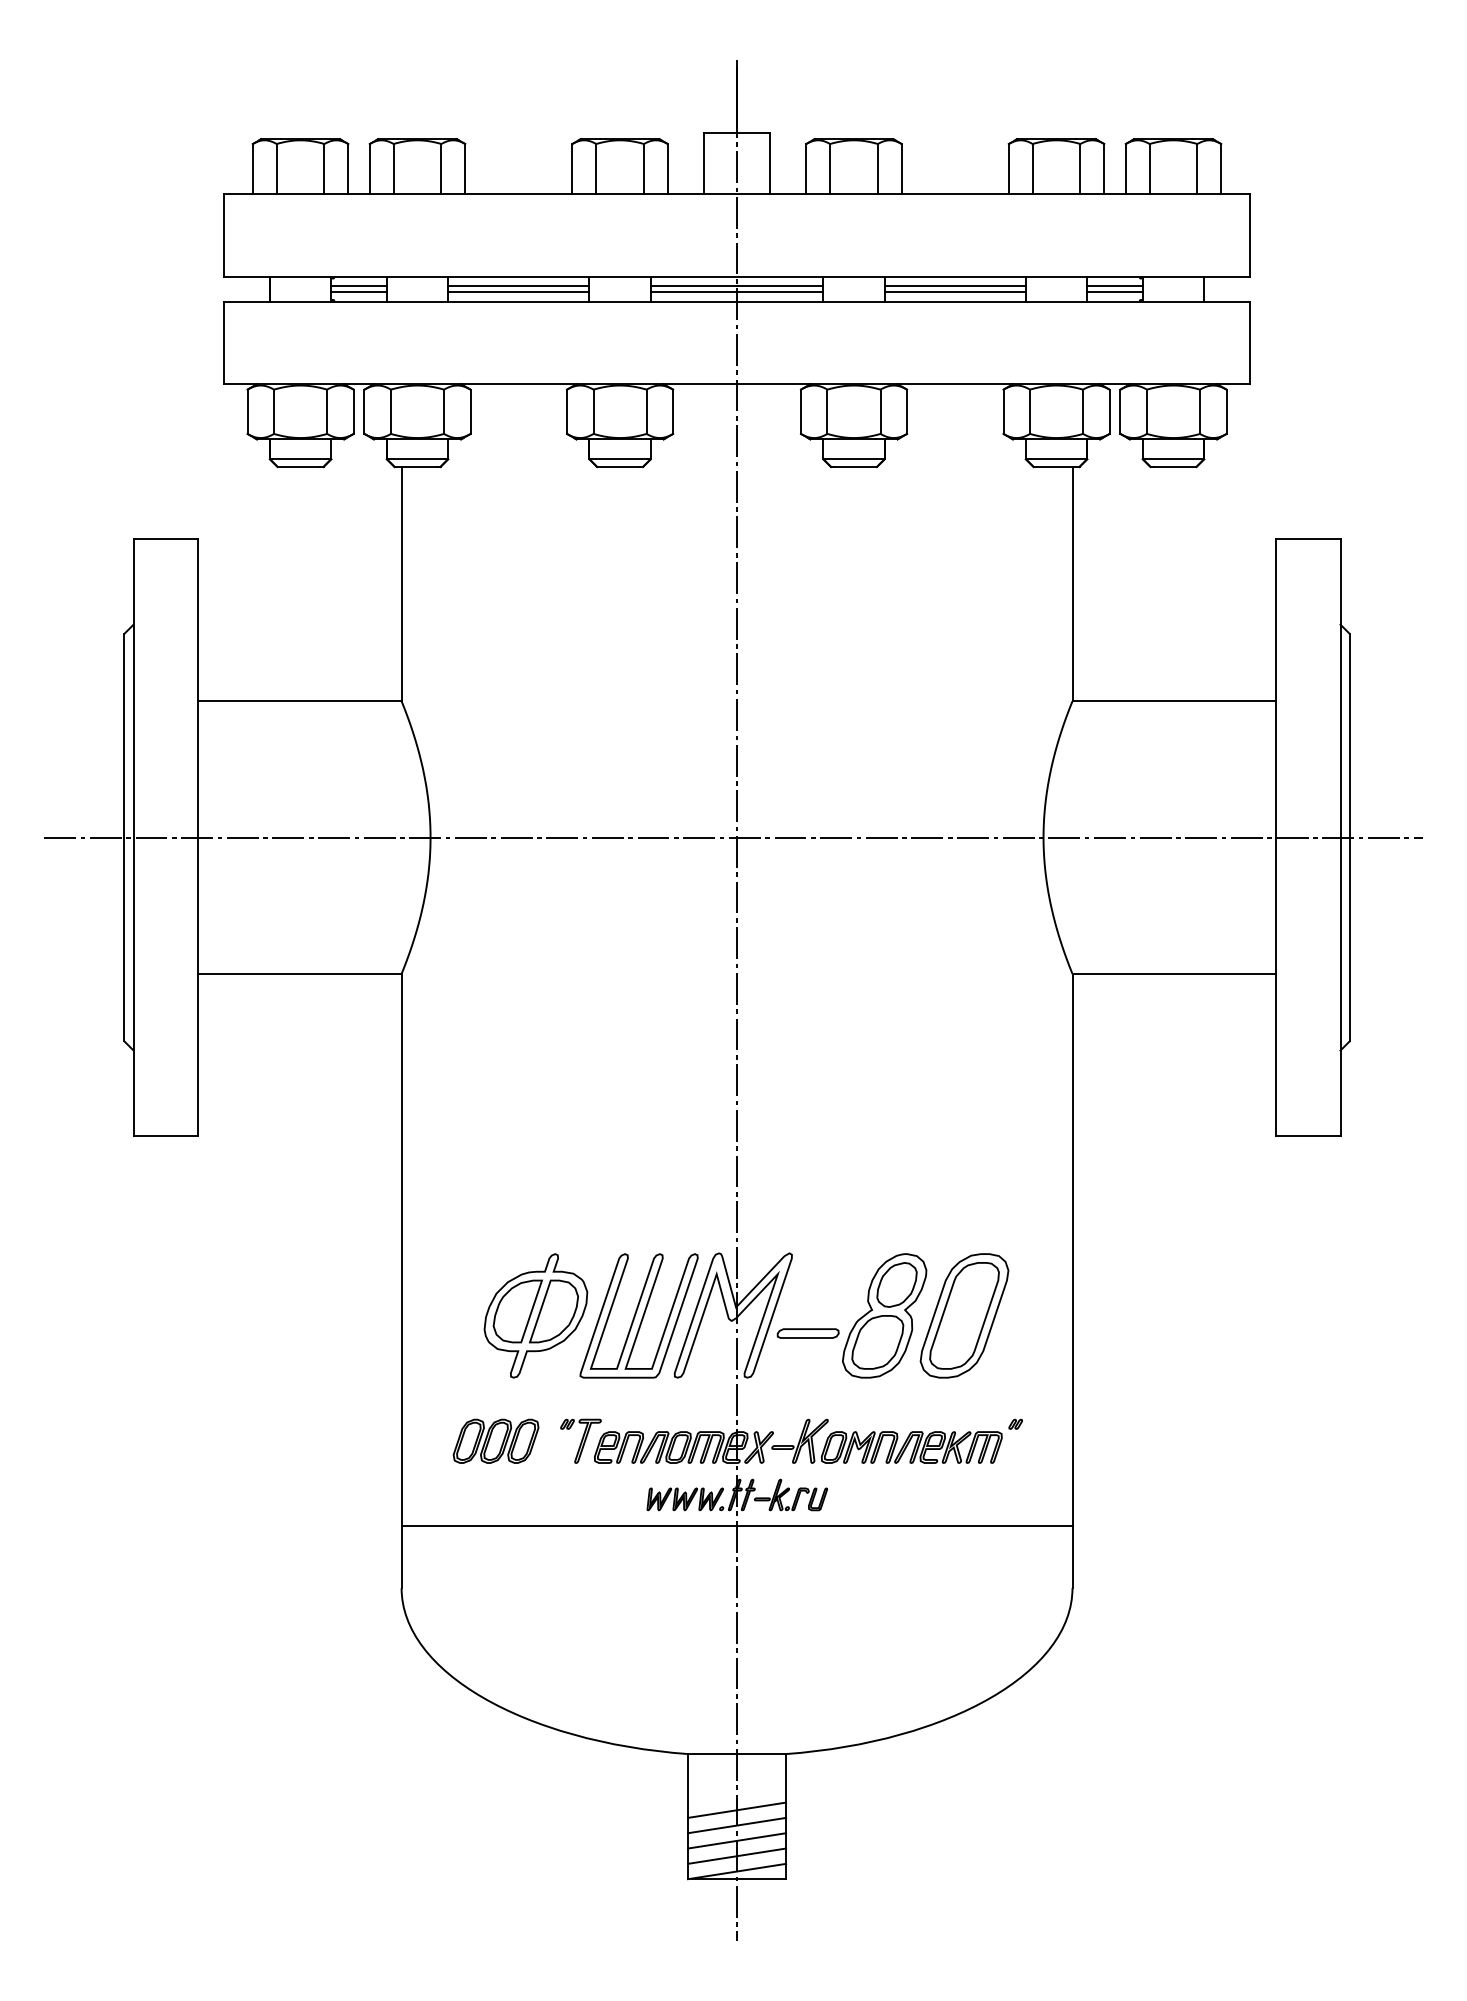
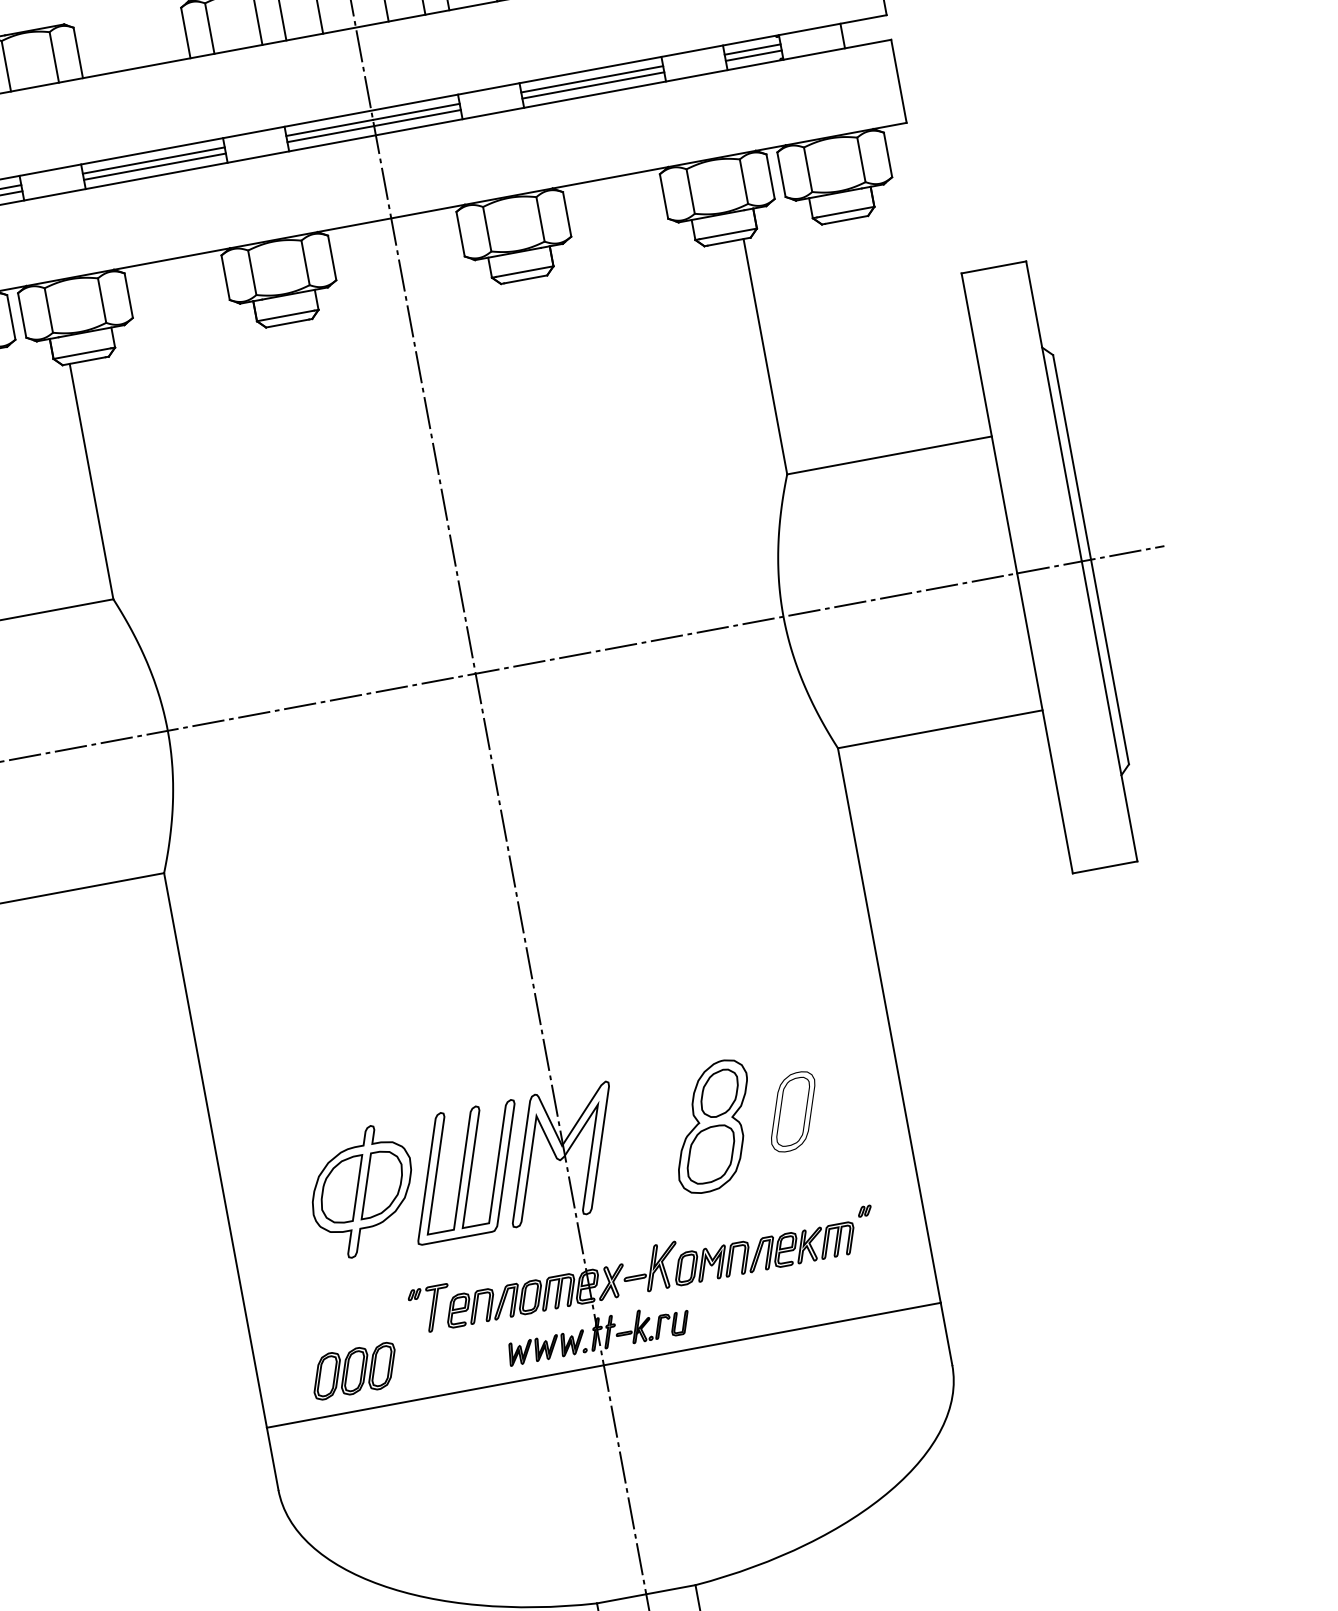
part: (964, 1315) -> (793, 1111), size x0.6
part: (807, 1333) -> (638, 1158), removed
part: (495, 1440) -> (353, 1370), moved

